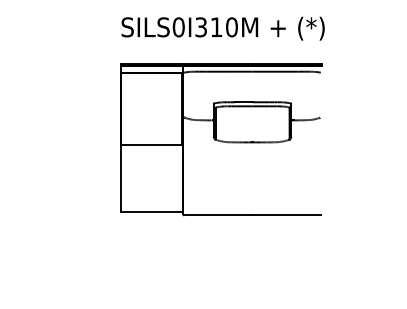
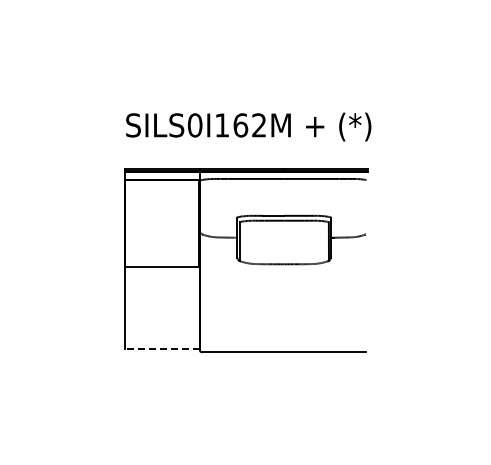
text: (216, 27) -> (240, 125), SILS0I310M -> SILS0I162M
line: (151, 212) -> (162, 348), solid -> dashed

